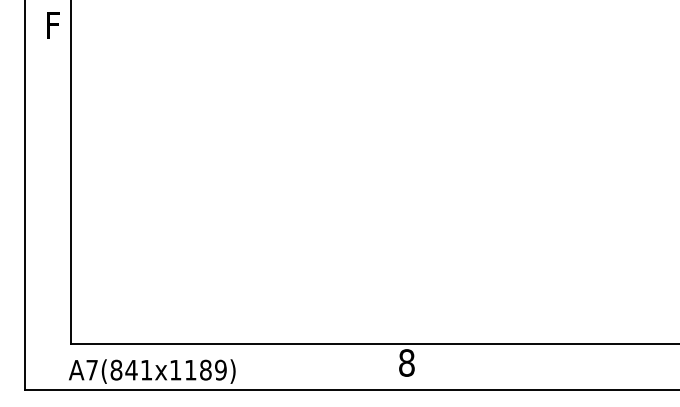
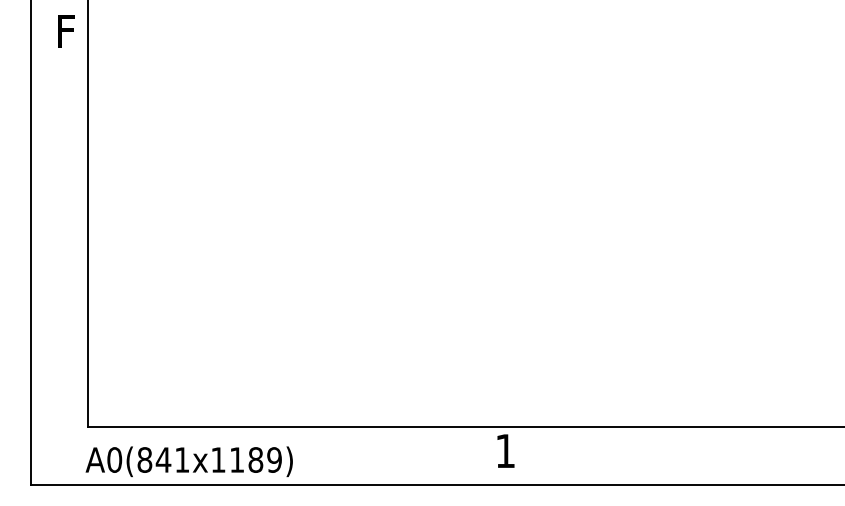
text: (406, 362) -> (505, 450), 8 -> 1
text: (92, 369) -> (114, 459), A7(841x1189) -> A0(841x1189)

